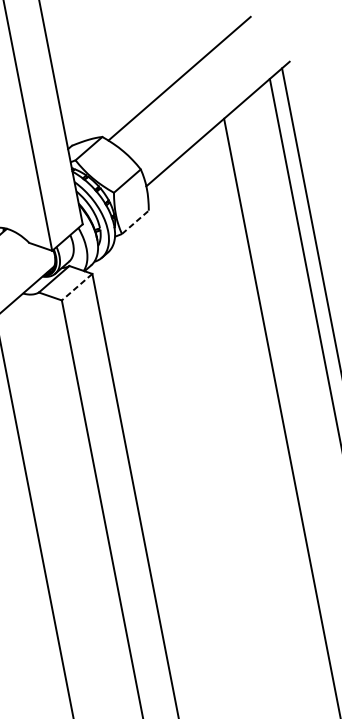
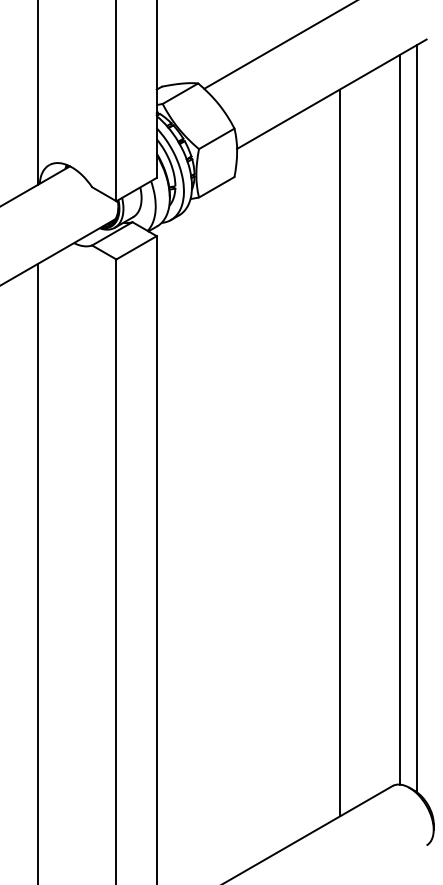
line: (136, 222) -> (217, 187), dashed -> solid
line: (77, 287) -> (136, 248), dashed -> solid

